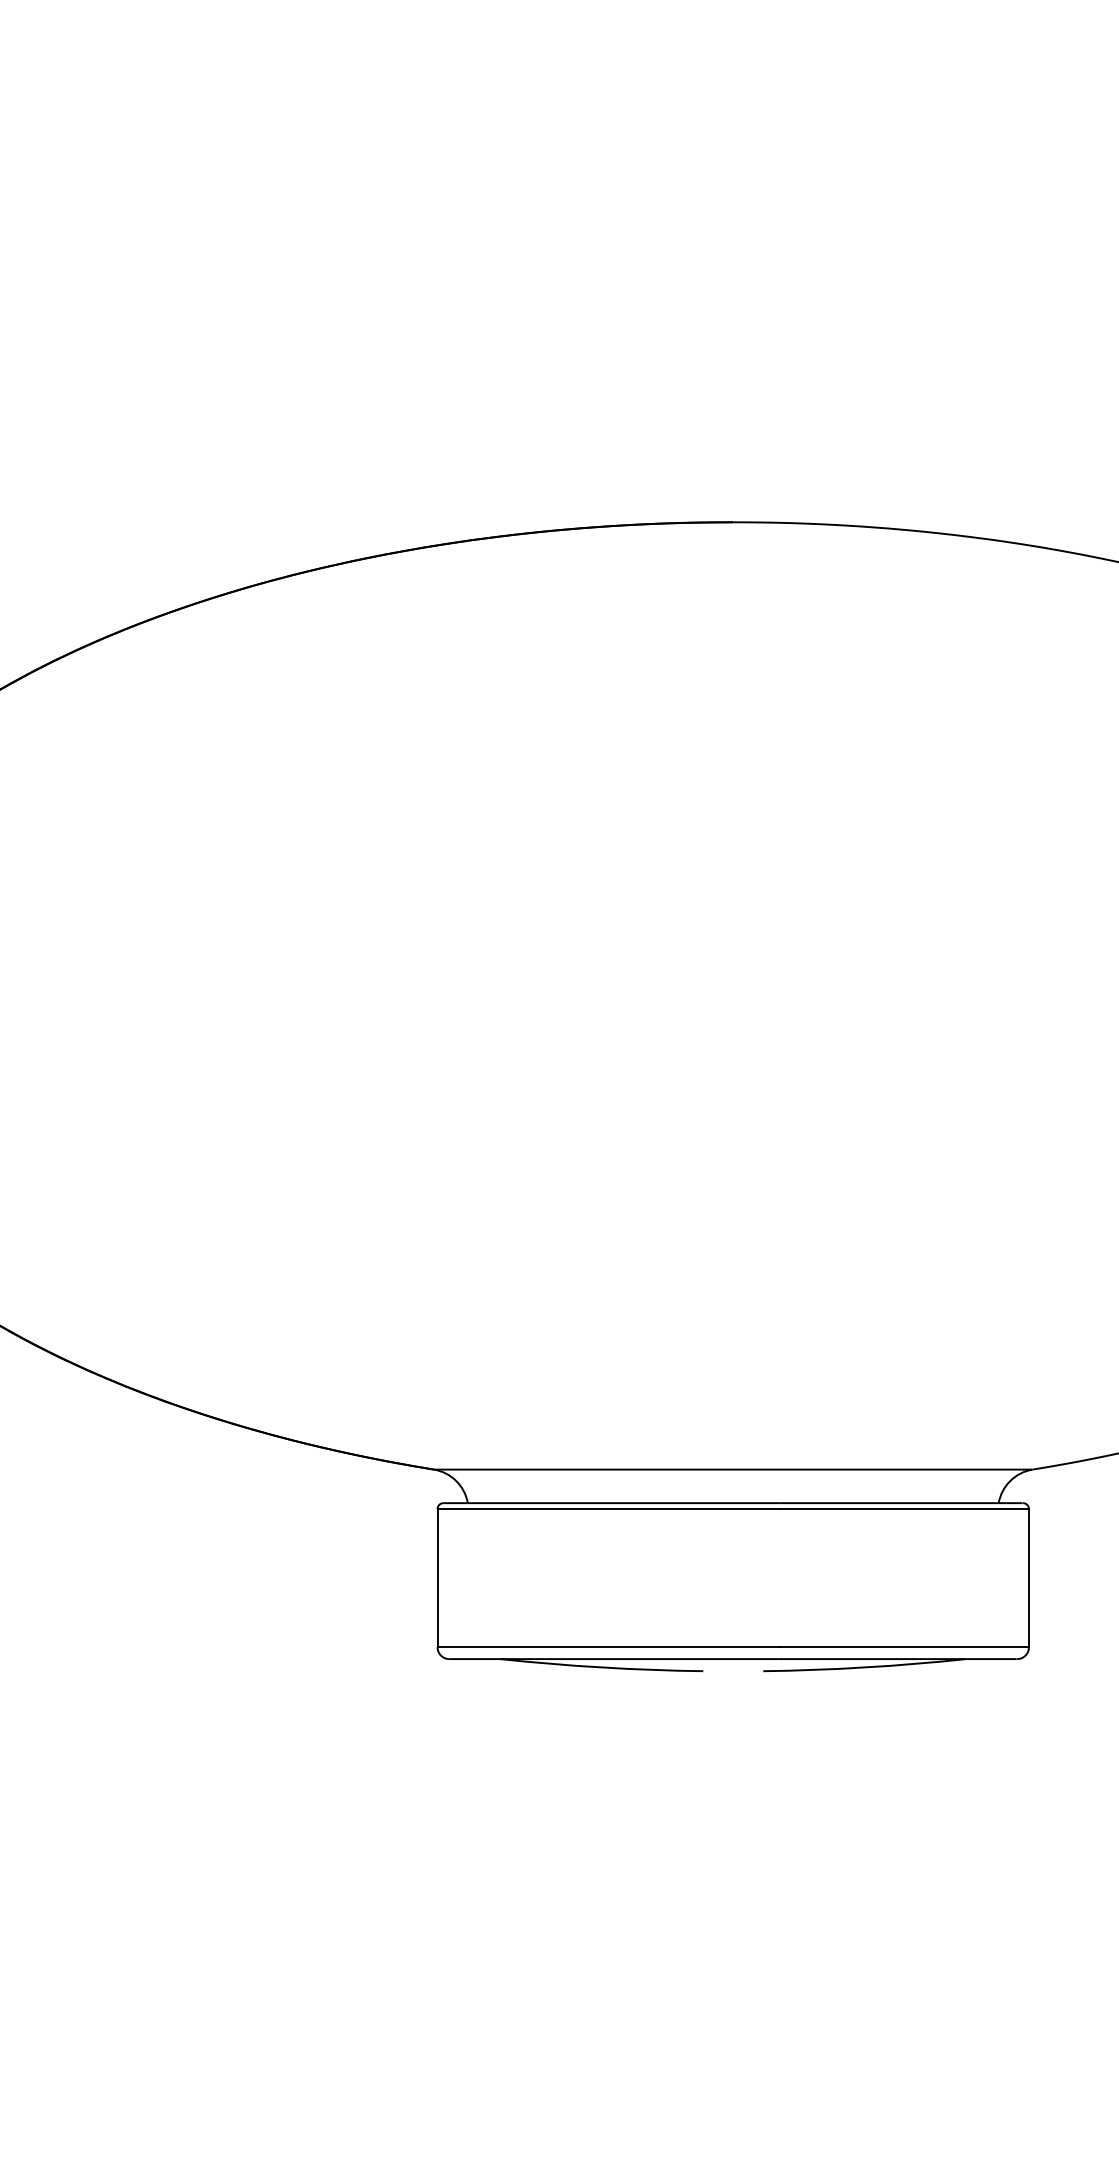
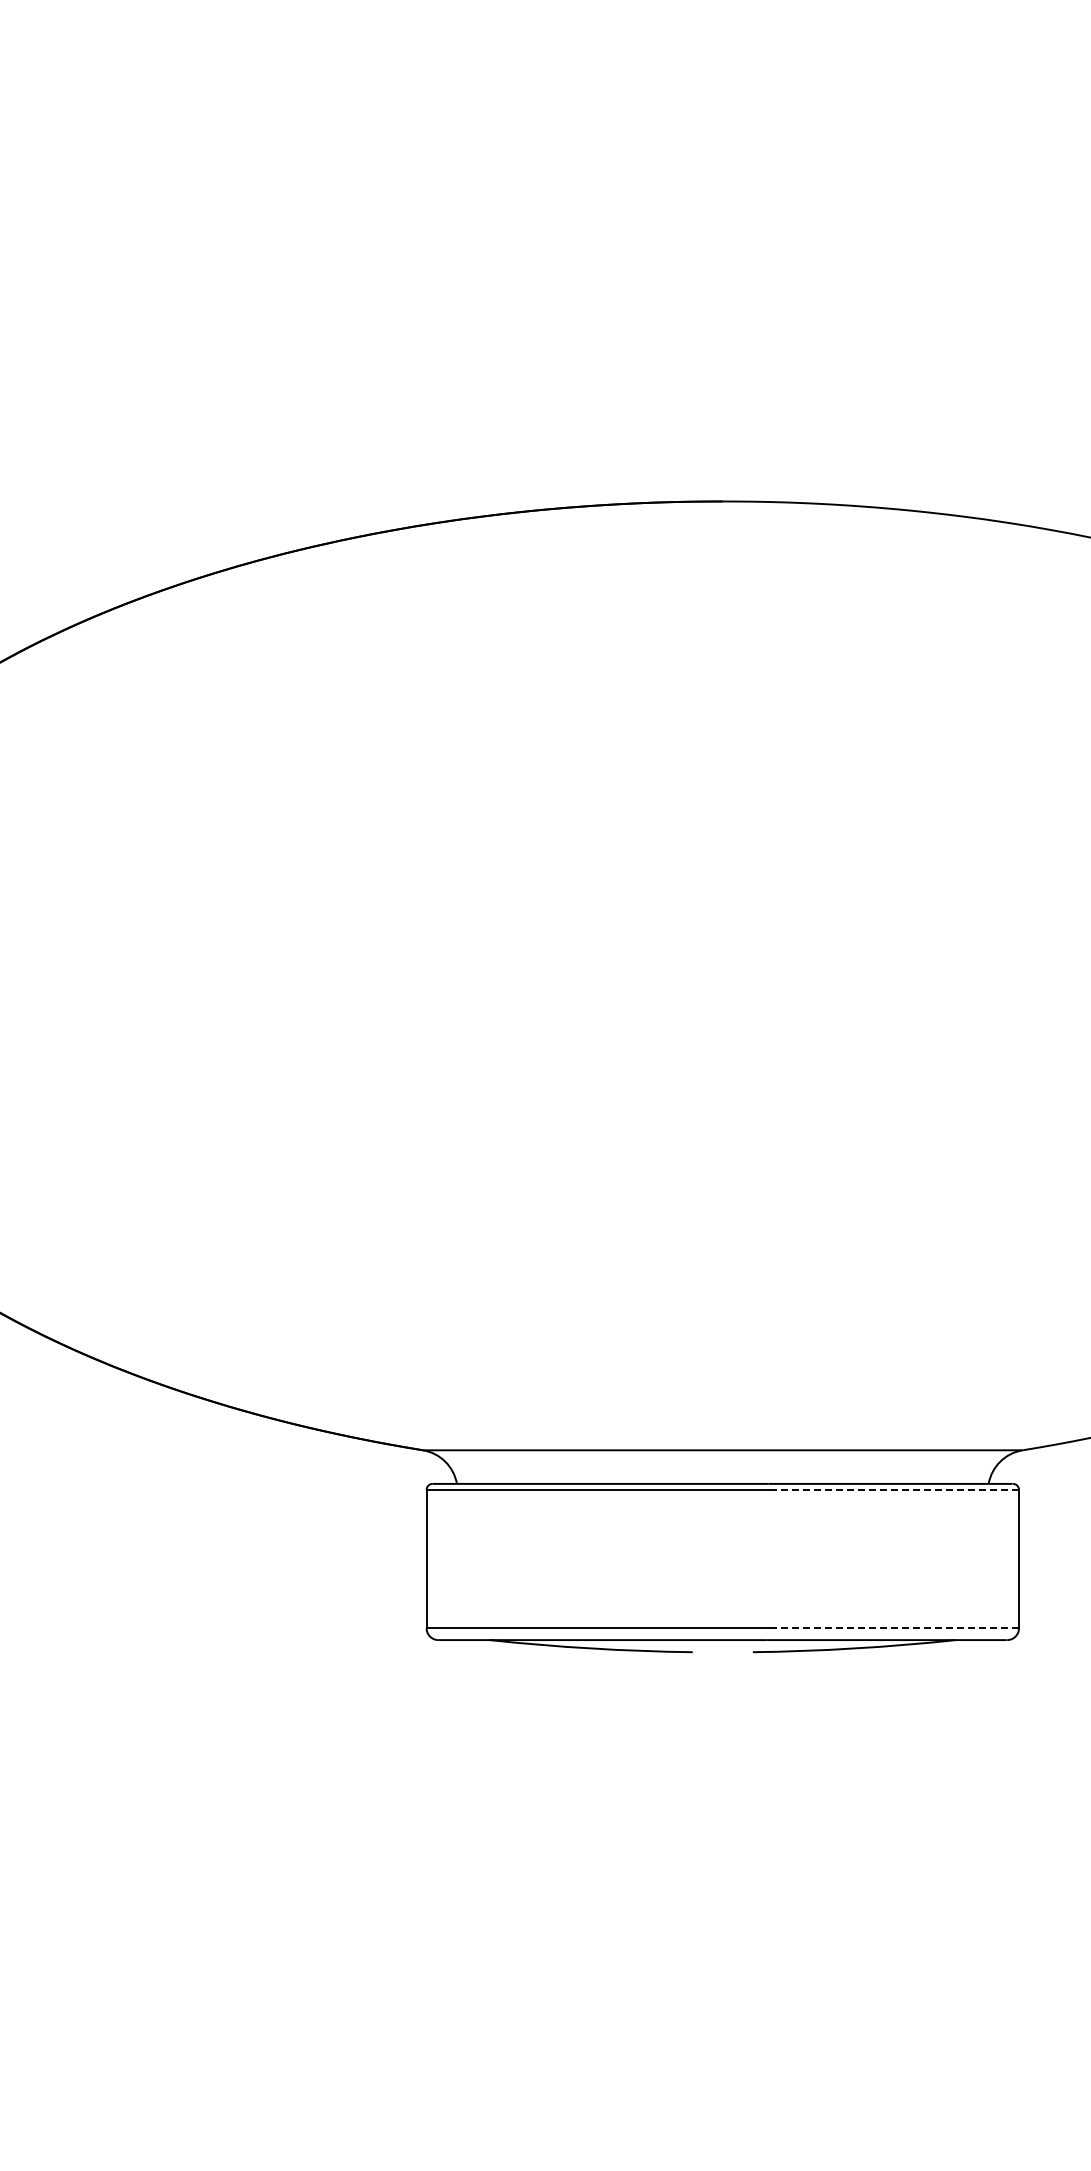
line: (904, 1509) -> (894, 1490), solid -> dashed
line: (905, 1647) -> (895, 1628), solid -> dashed

